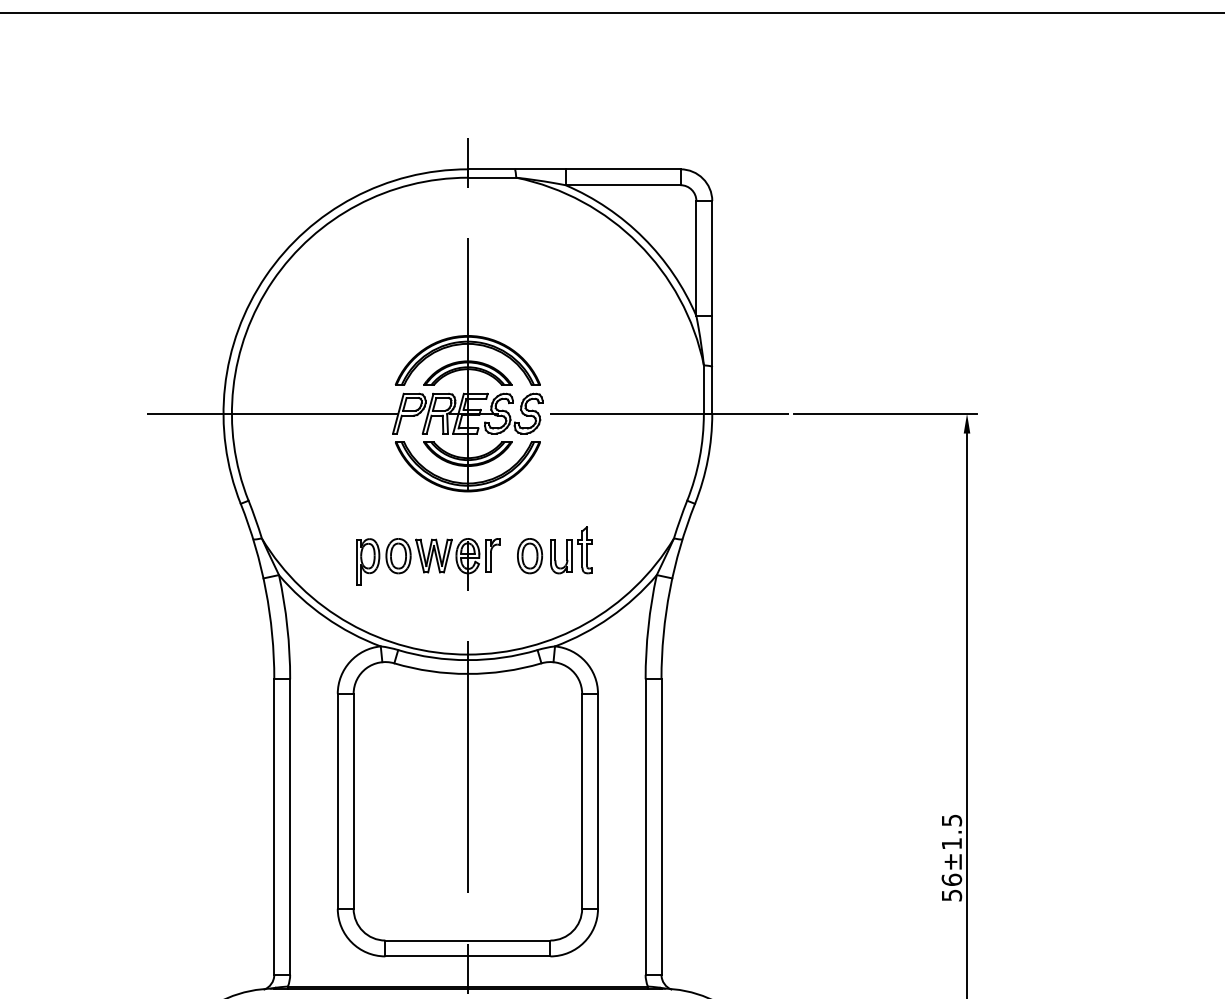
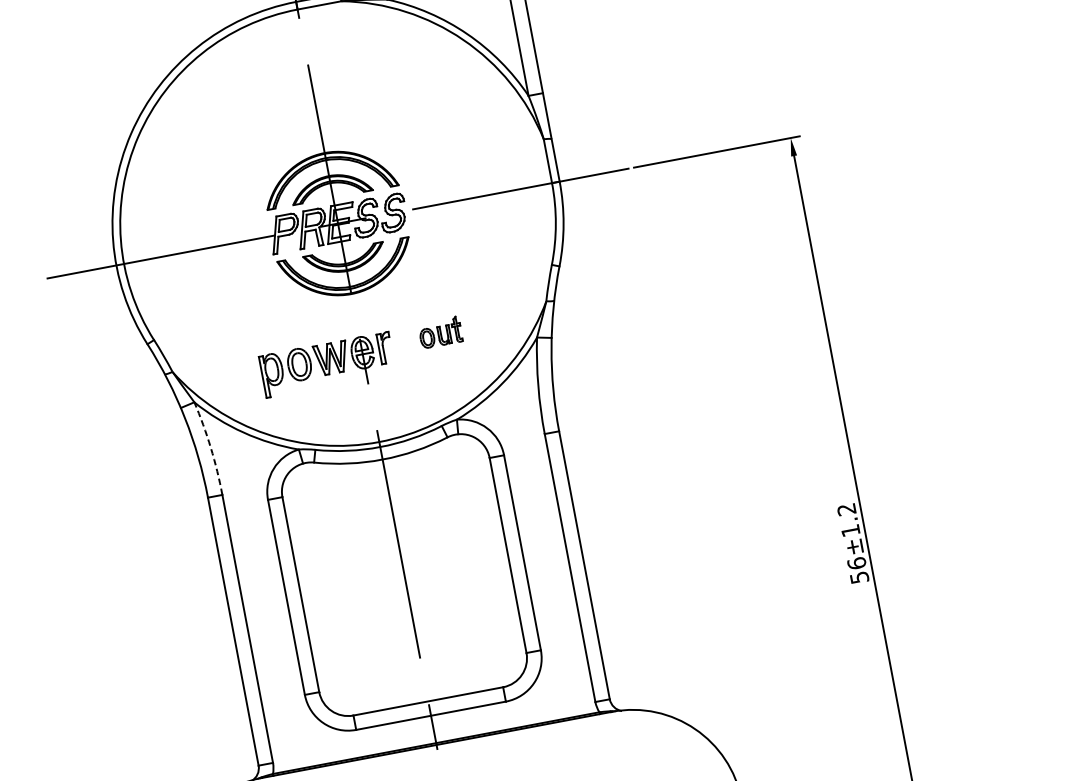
part: (554, 550) -> (440, 332), size x0.6
arc: (287, 626) -> (210, 447), solid -> dashed
text: (951, 820) -> (846, 509), 56±1.5 -> 56±1.2

